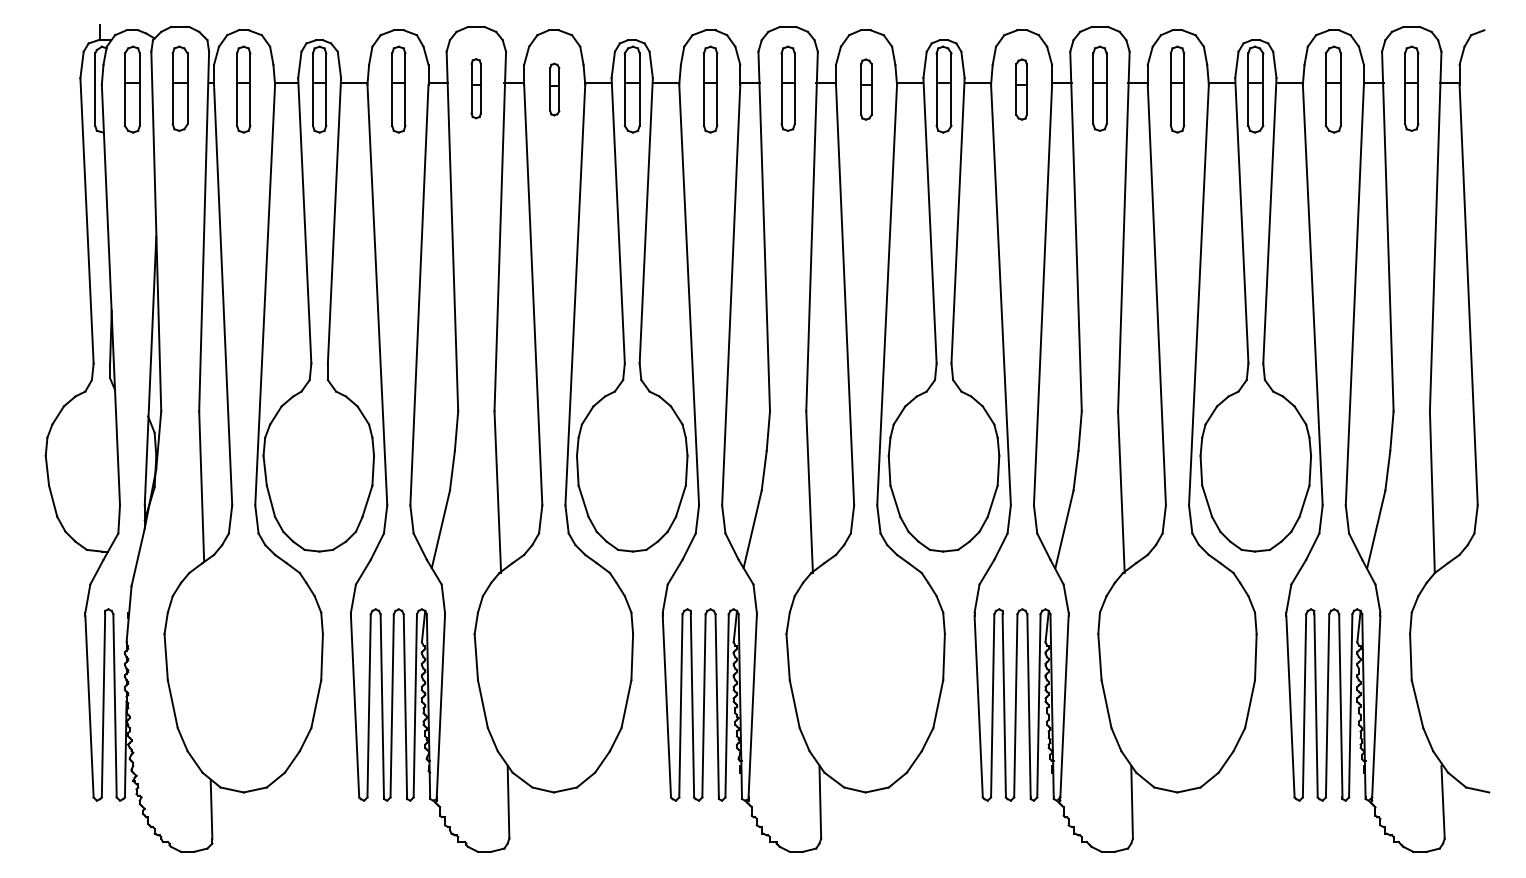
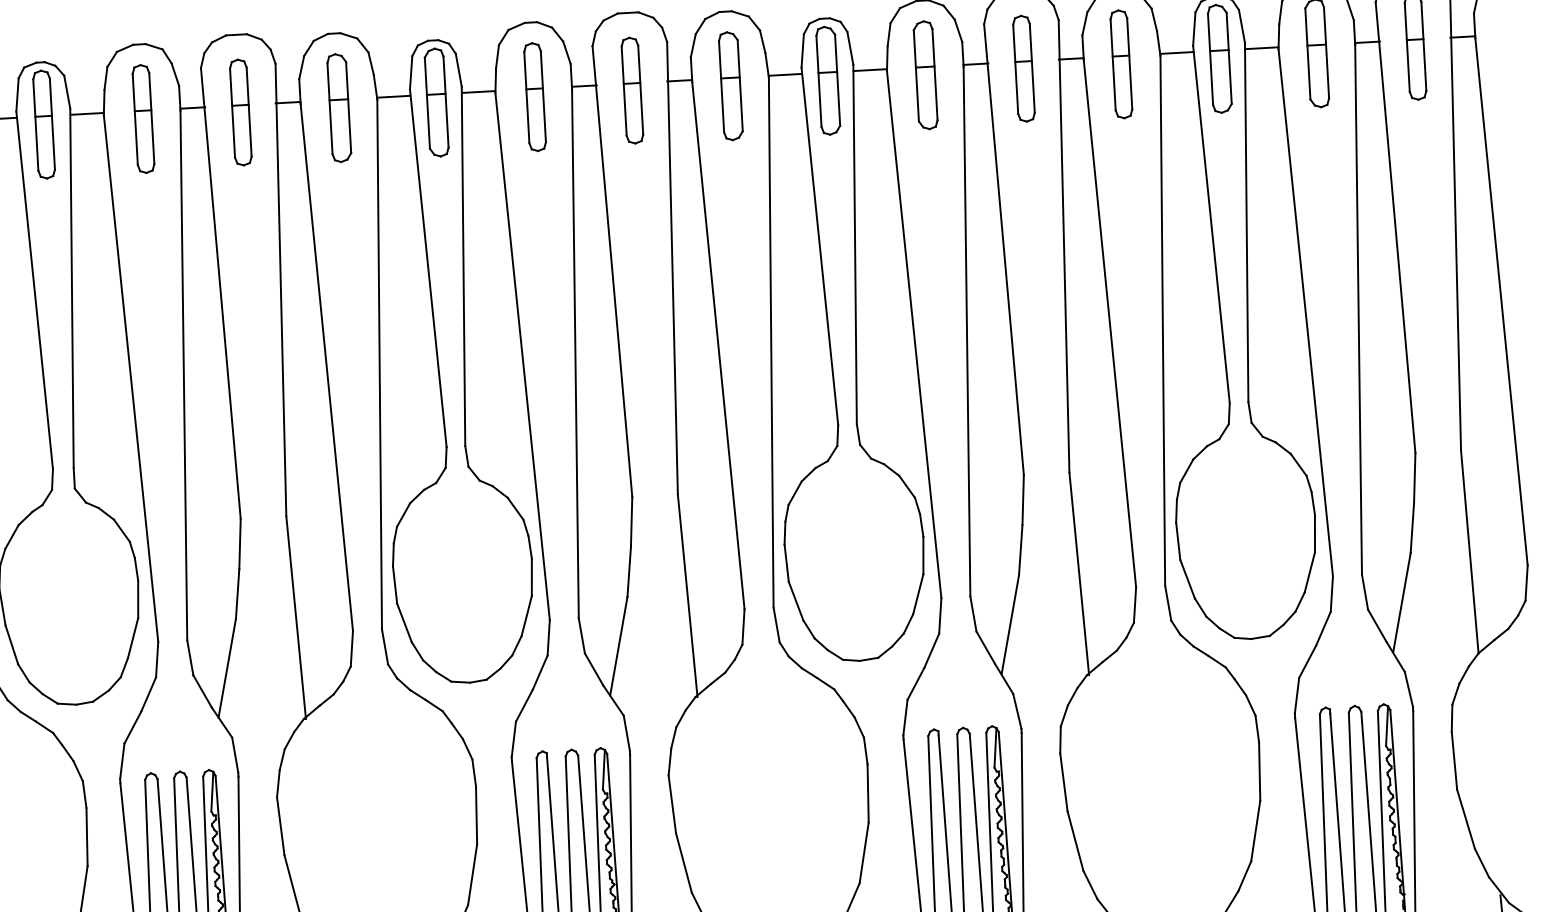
part: (475, 88) -> (239, 112), size x1.43
part: (554, 89) -> (339, 107), size x1.67
part: (866, 89) -> (730, 85), size x1.43
part: (1021, 89) -> (925, 75), size x1.43

